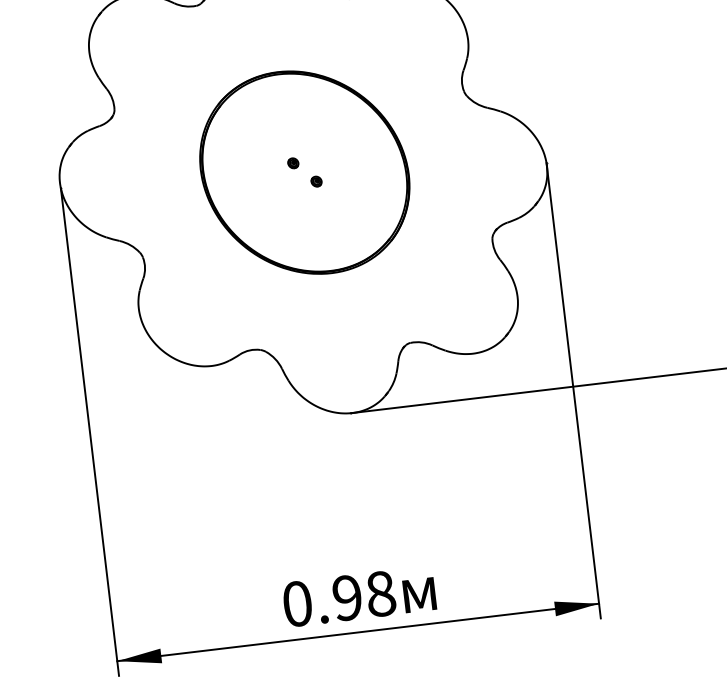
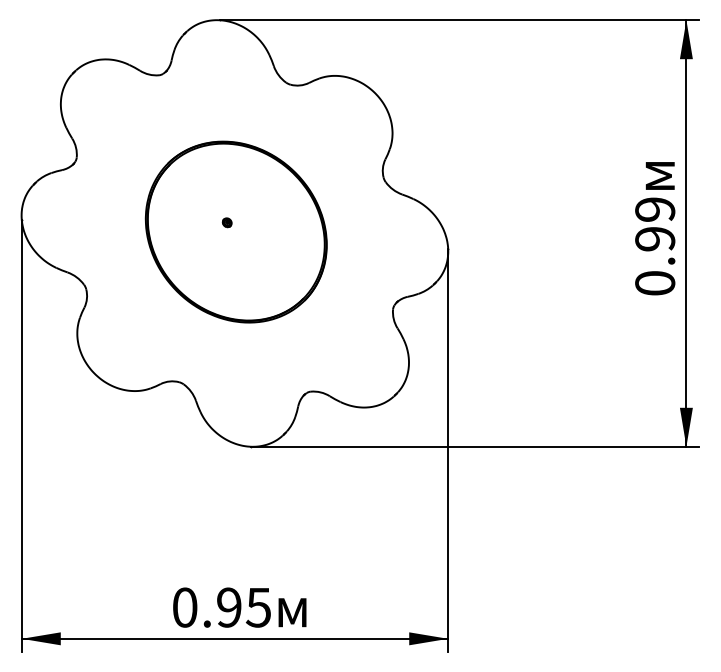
part: (316, 180) -> (245, 240), removed
text: (380, 593) -> (258, 607), 0.98 -> 0.95

